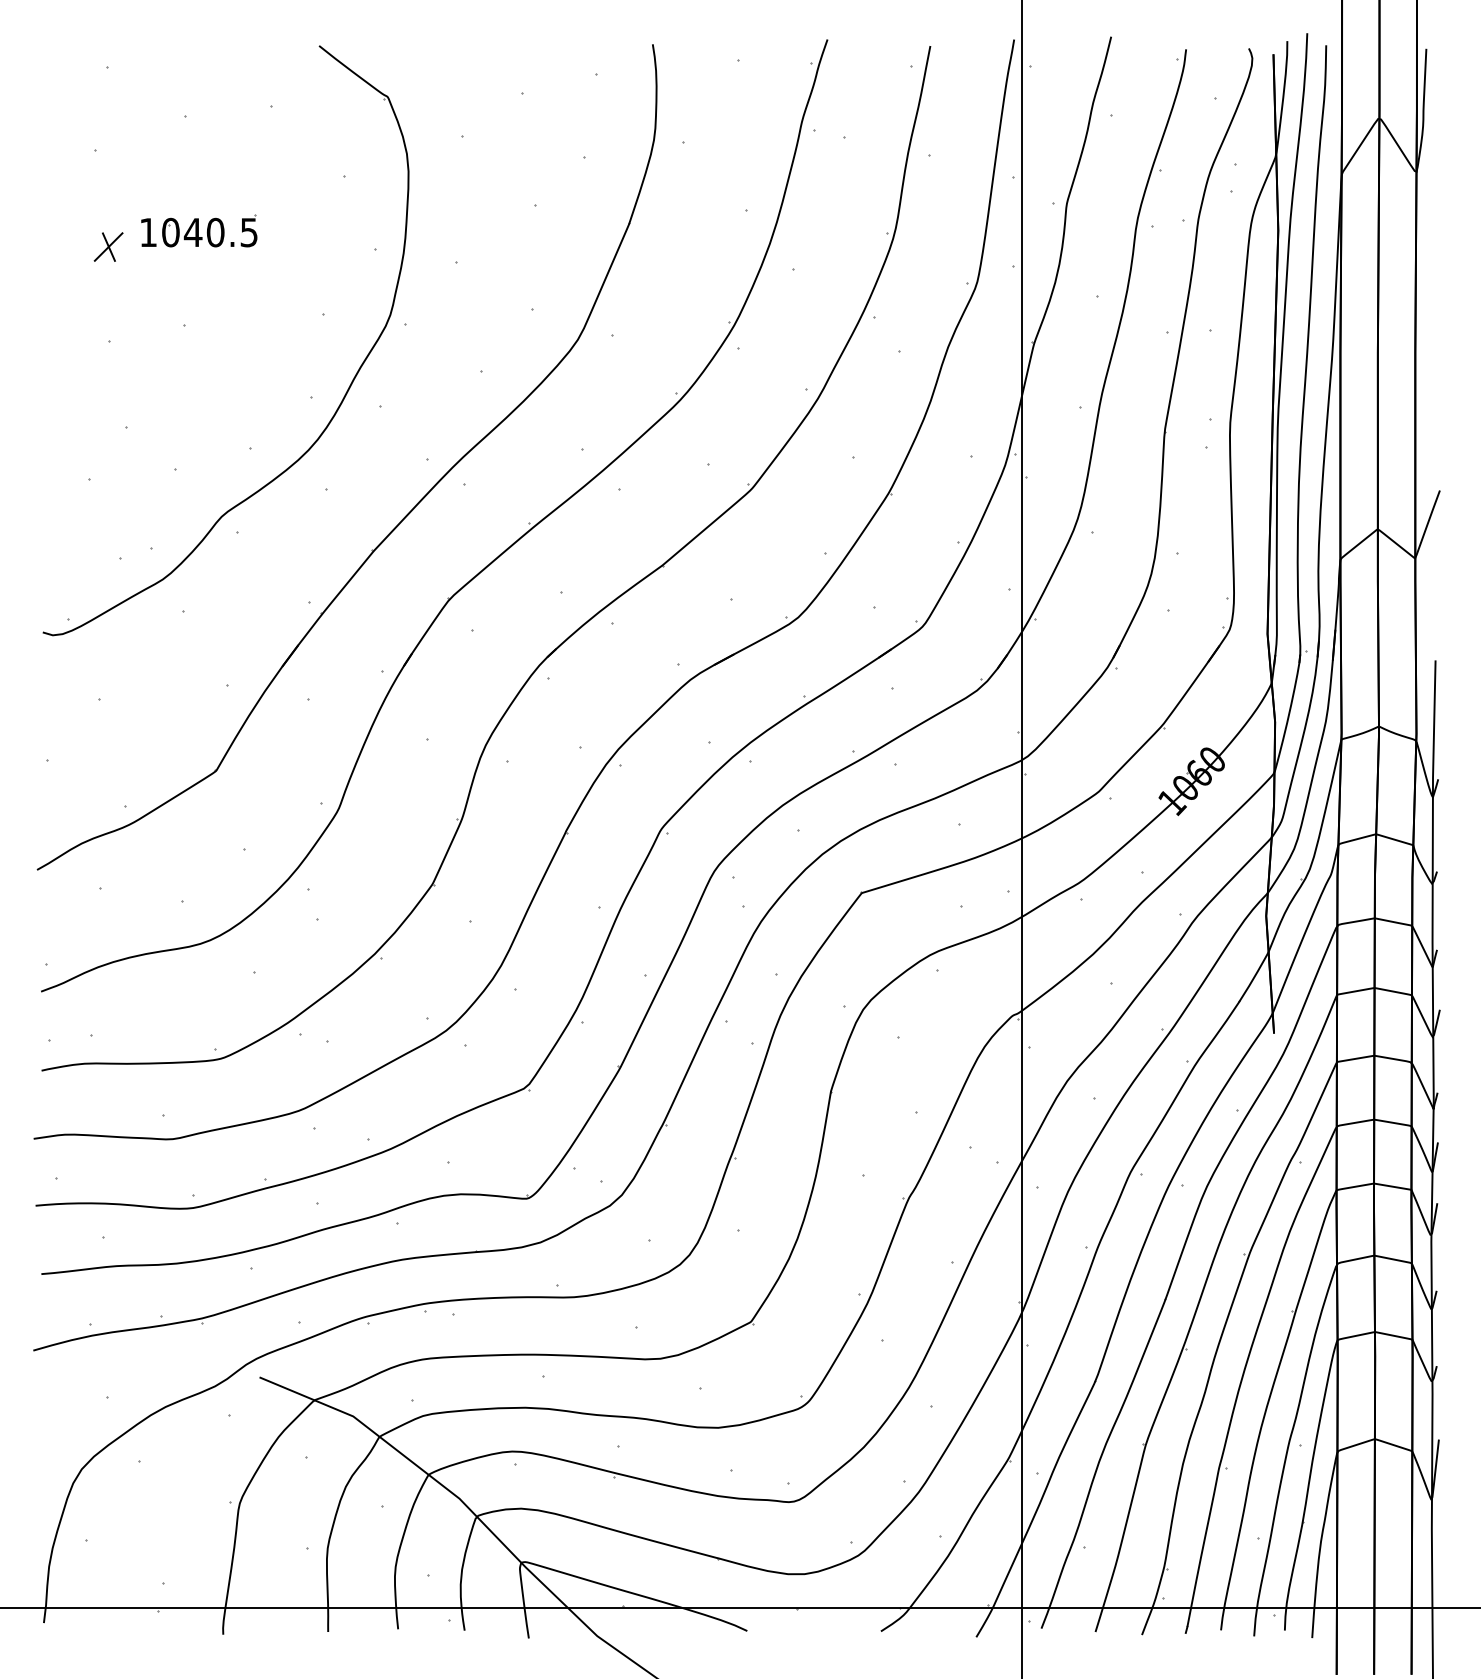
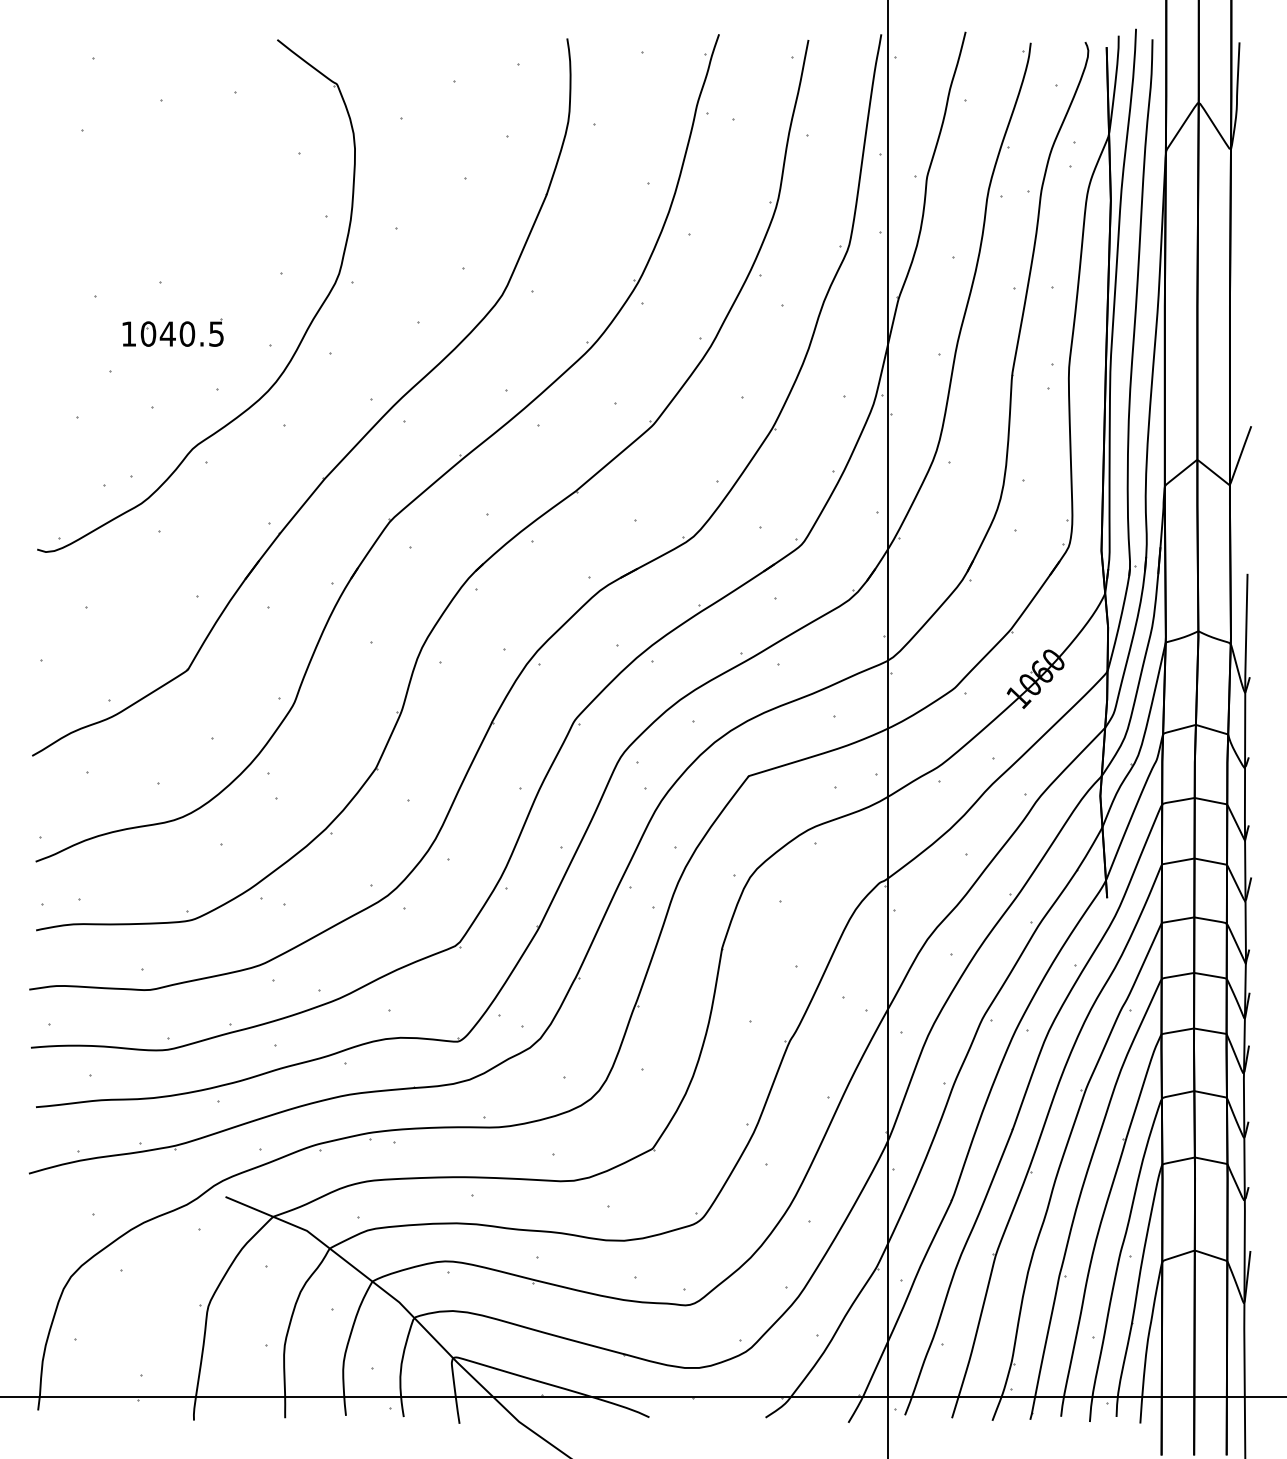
part: (198, 230) -> (172, 332), moved
part: (108, 246) -> (94, 214), removed

